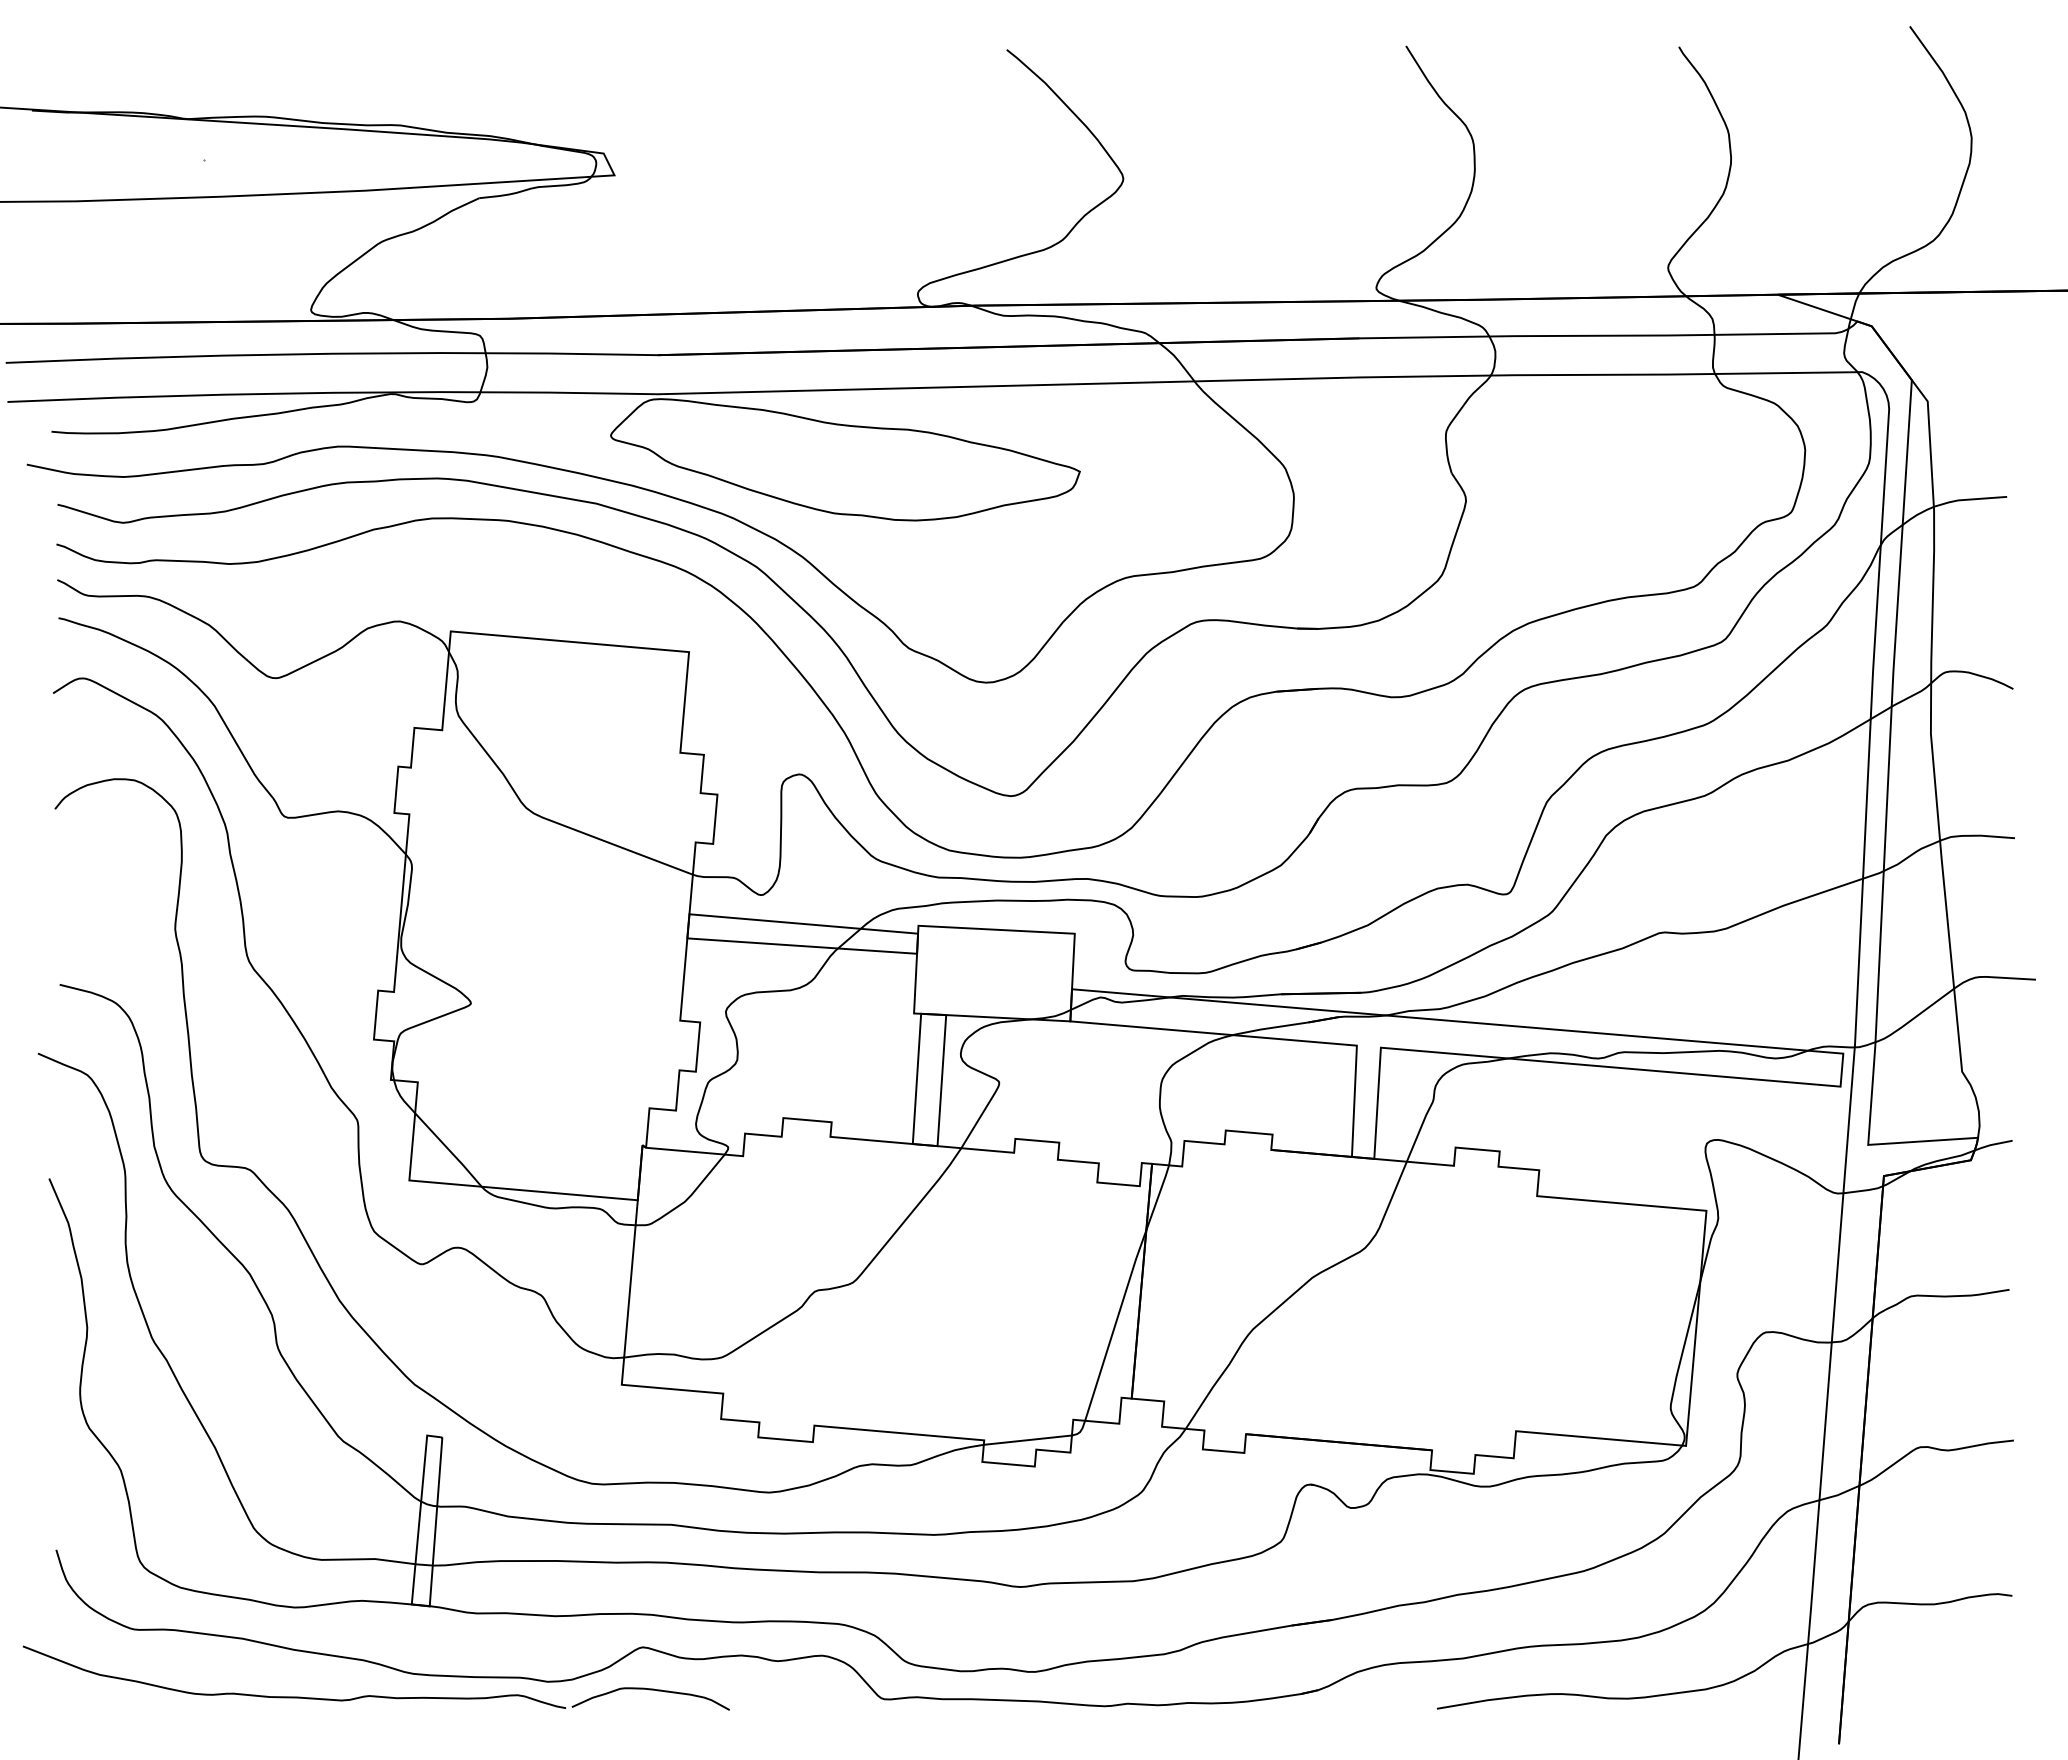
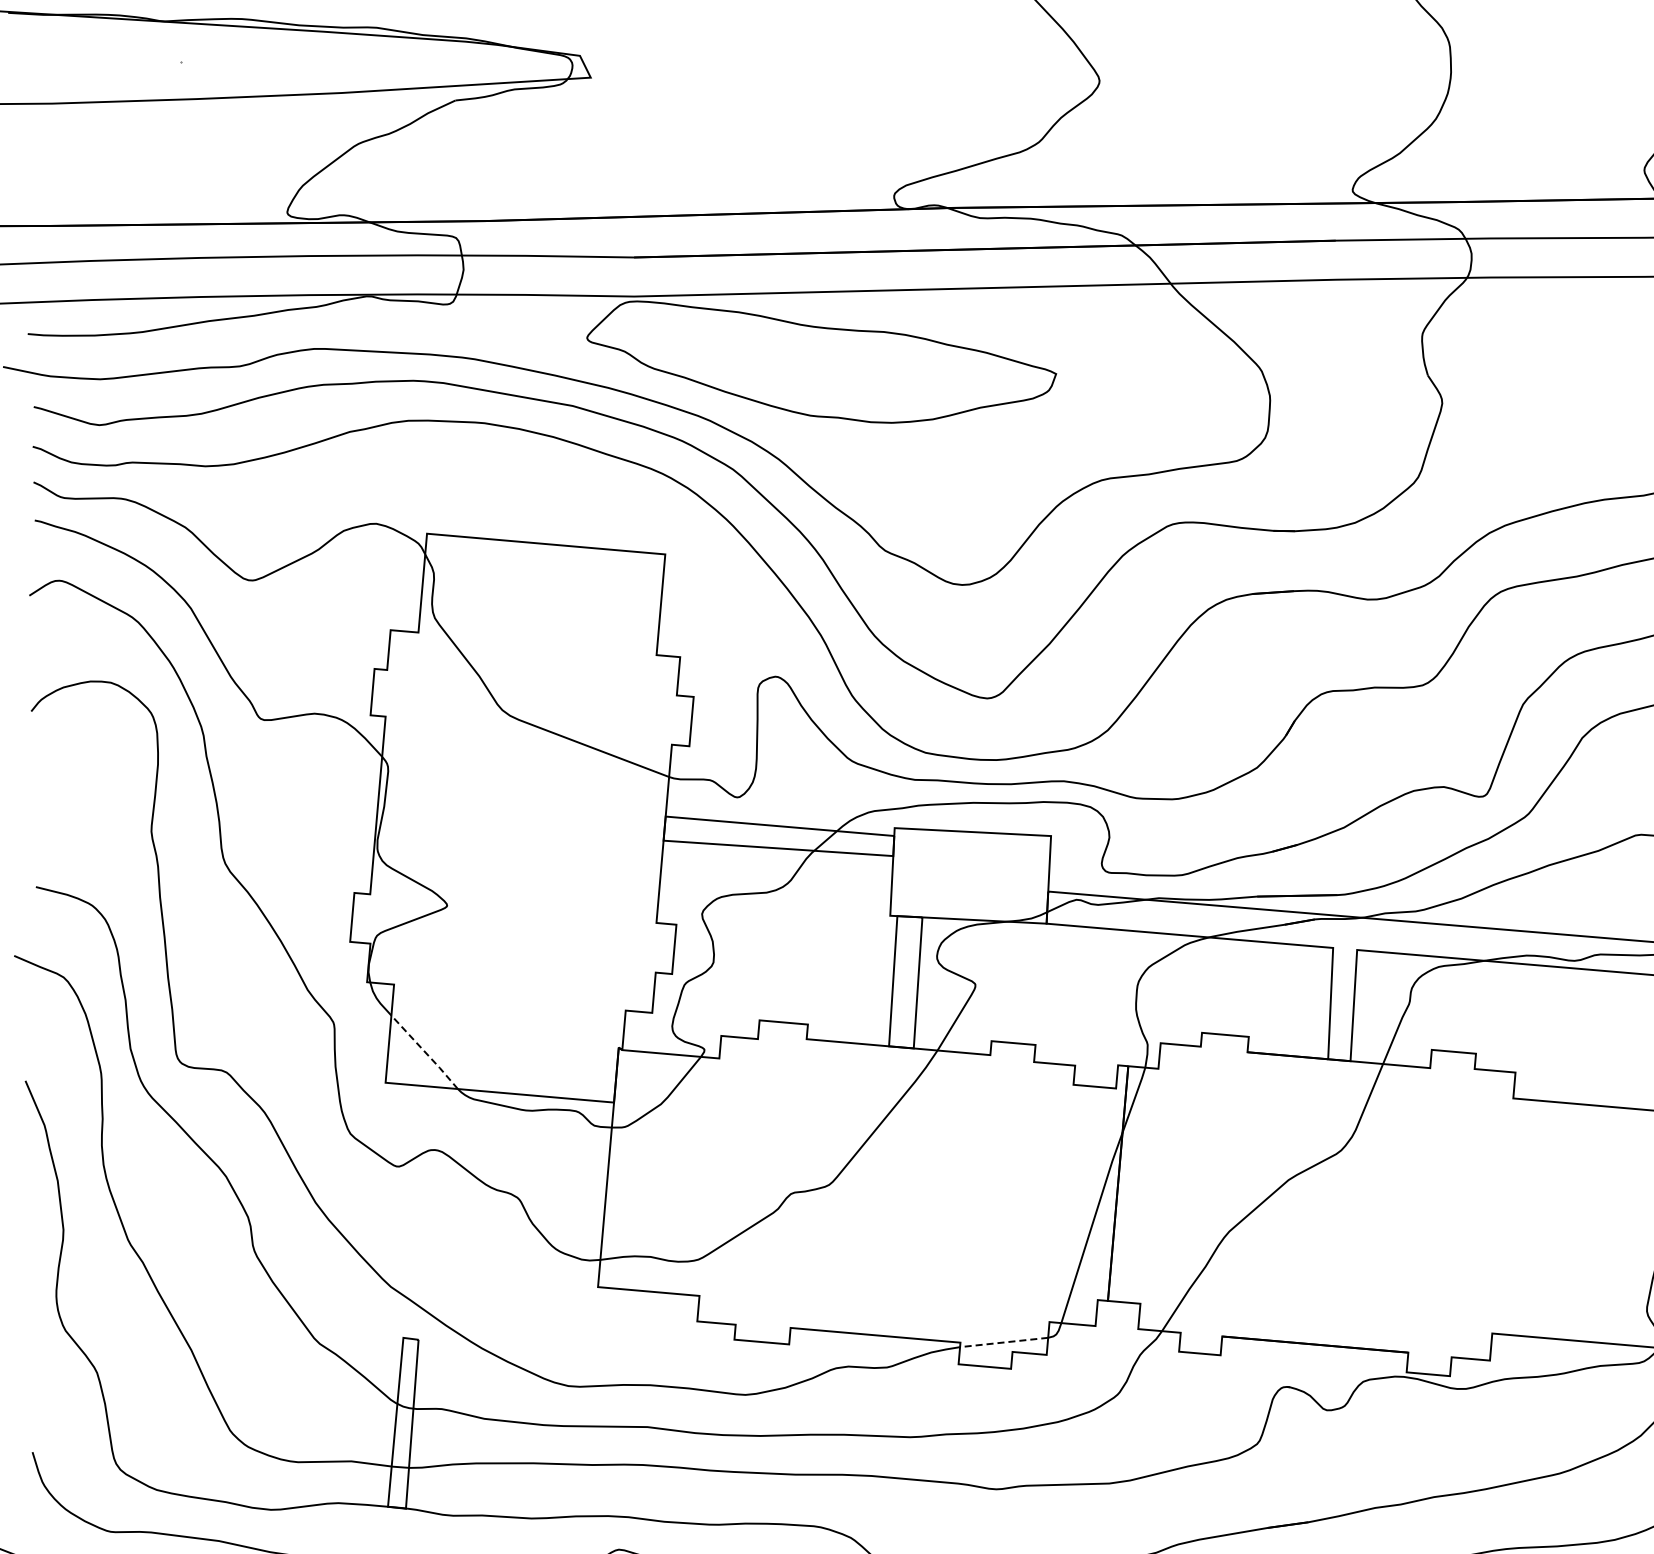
line: (448, 1149) -> (424, 1051), solid -> dashed
line: (1027, 1440) -> (1003, 1342), solid -> dashed

